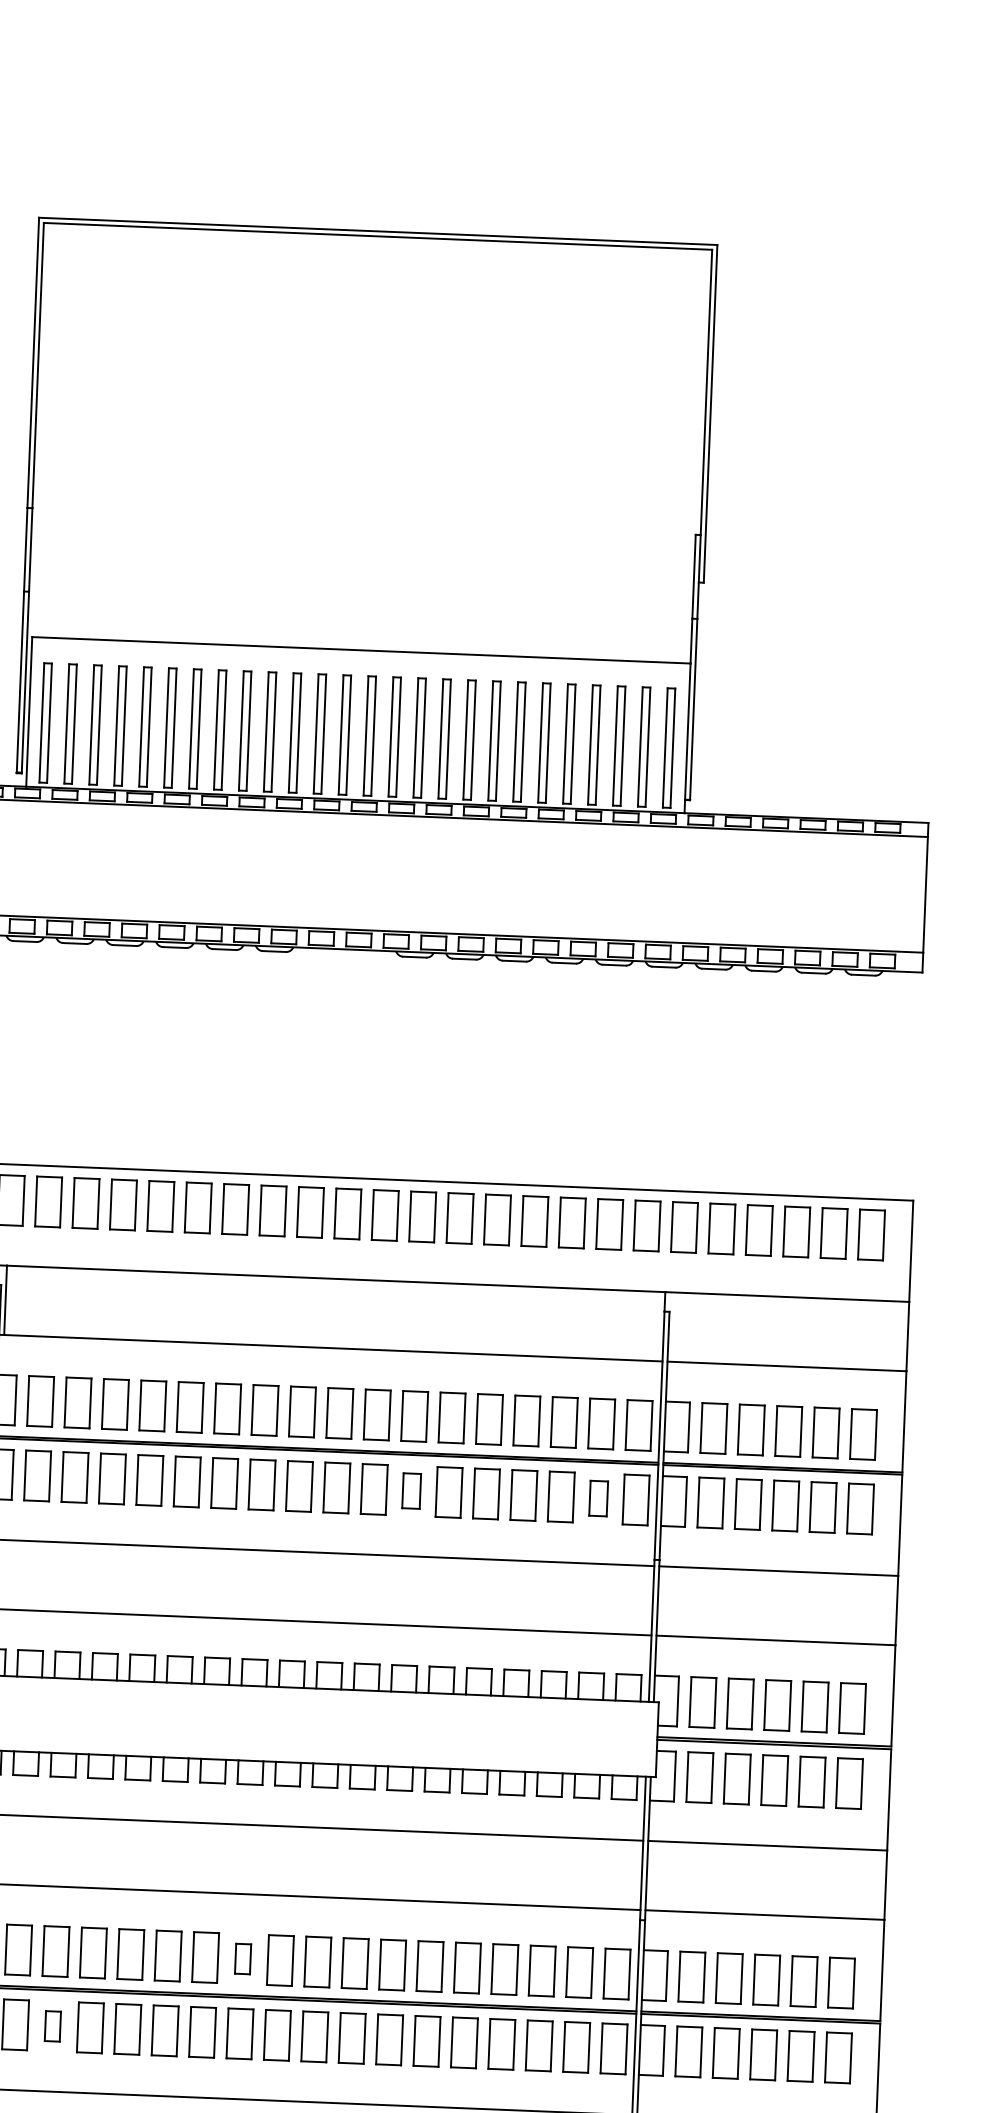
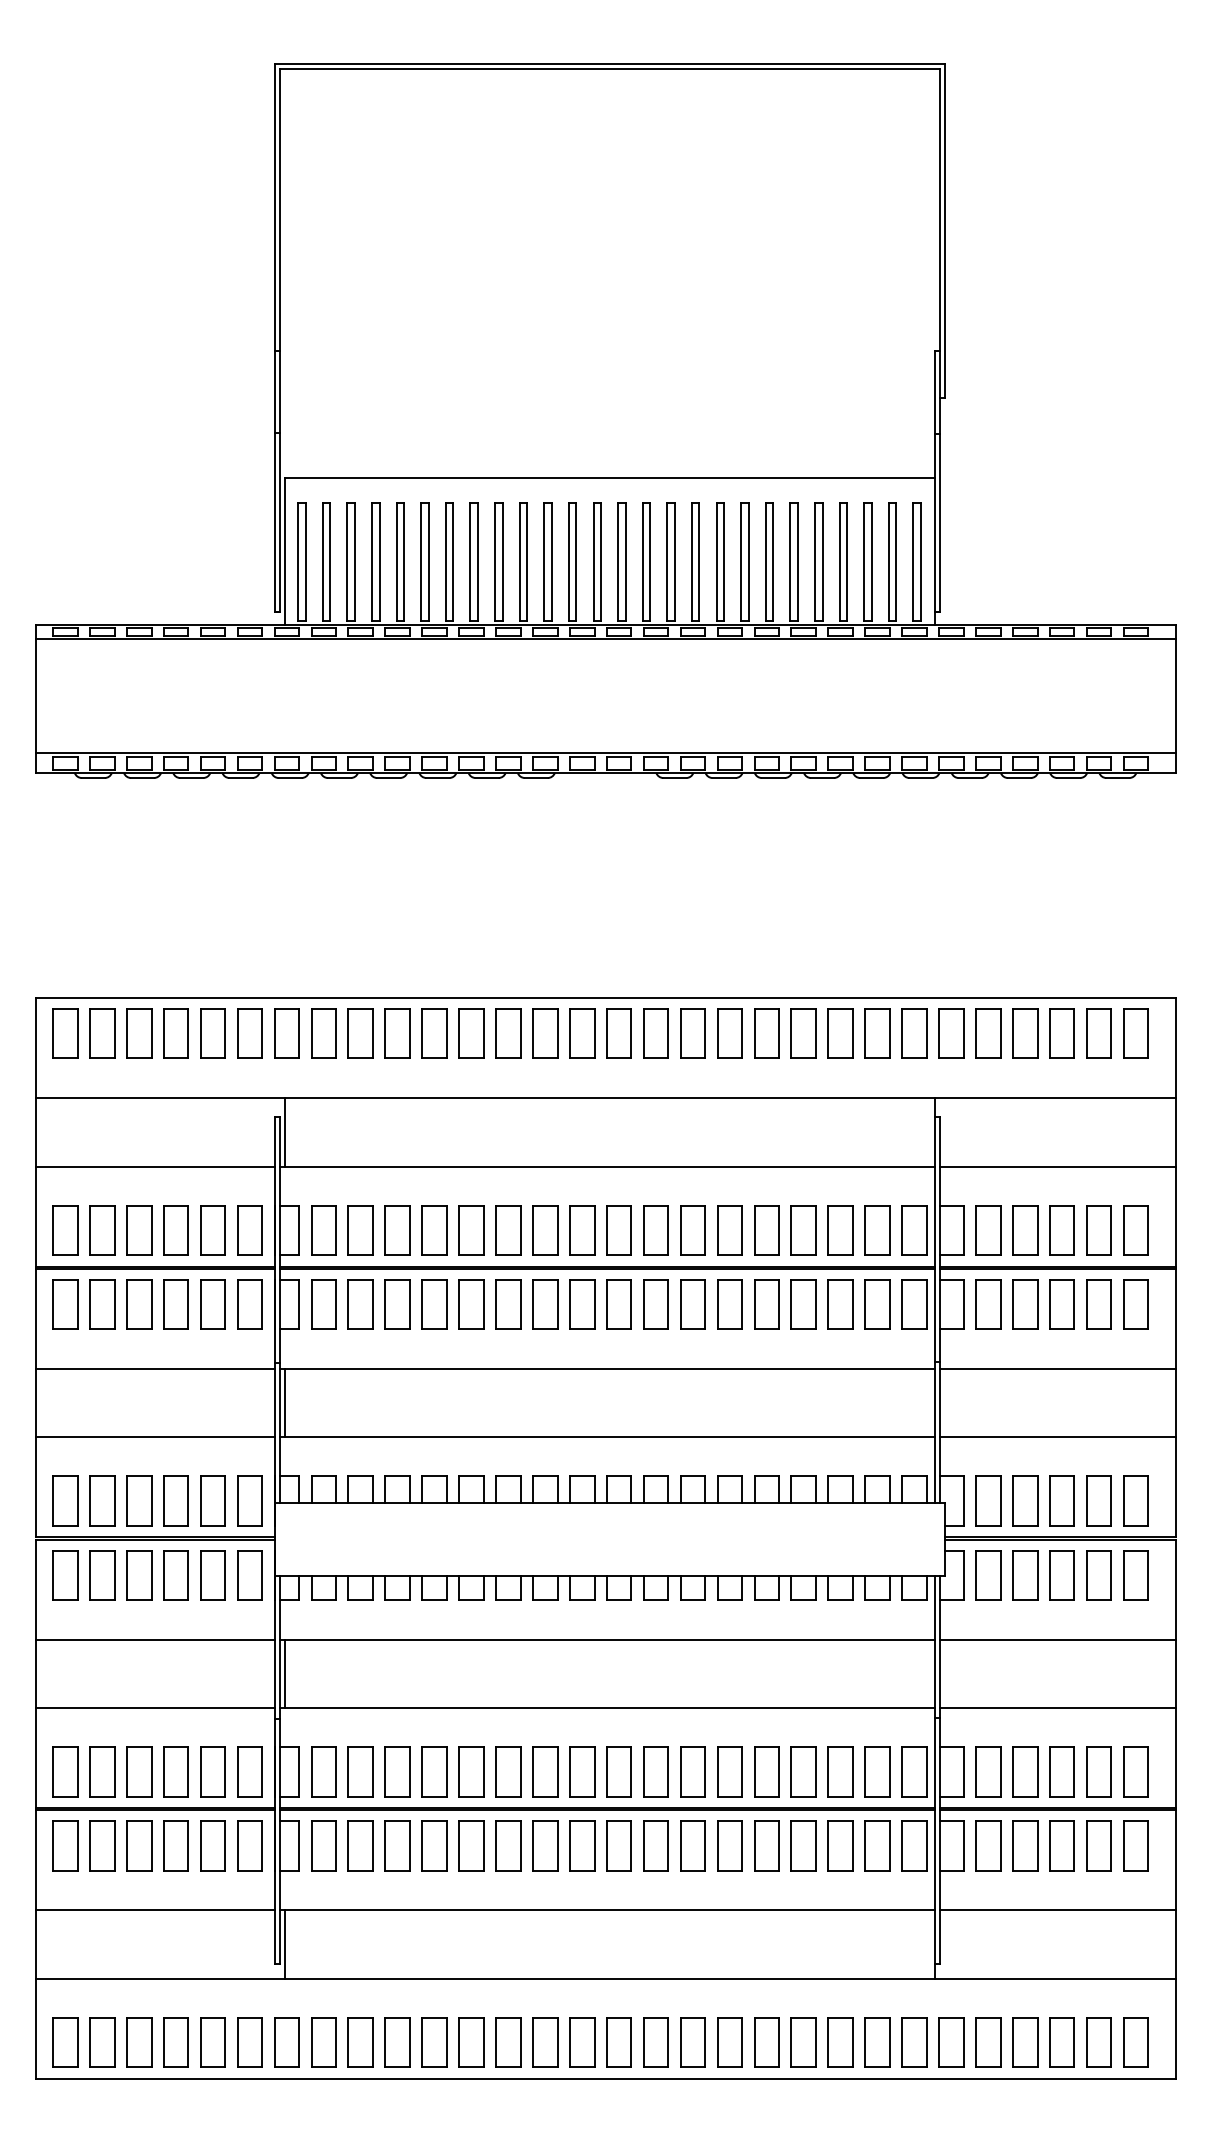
part: (411, 1491) -> (692, 1304), size x1.43
part: (598, 1498) -> (877, 1304), size x1.43
part: (243, 1958) -> (545, 1771), size x1.67
part: (52, 2025) -> (360, 1845), size x1.67

